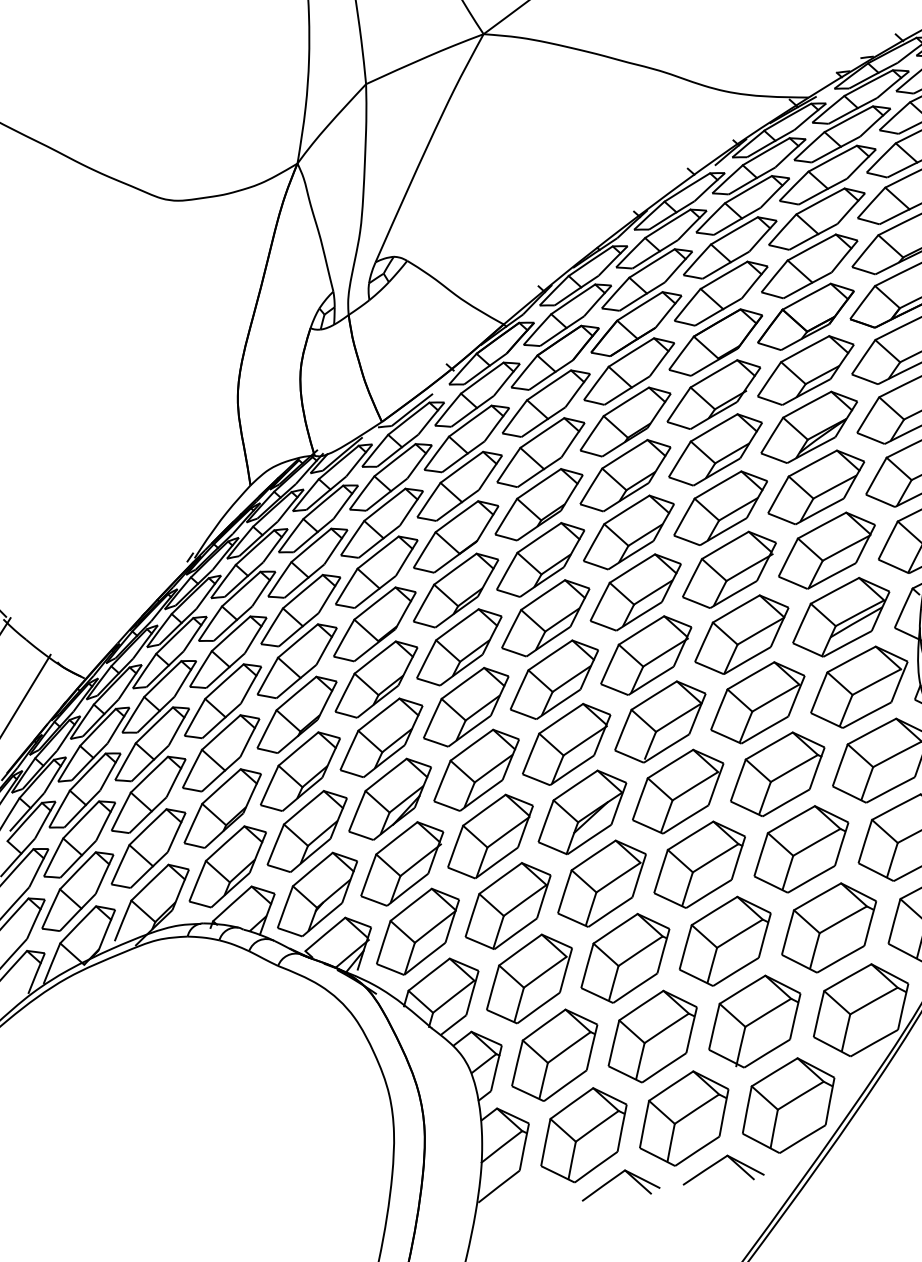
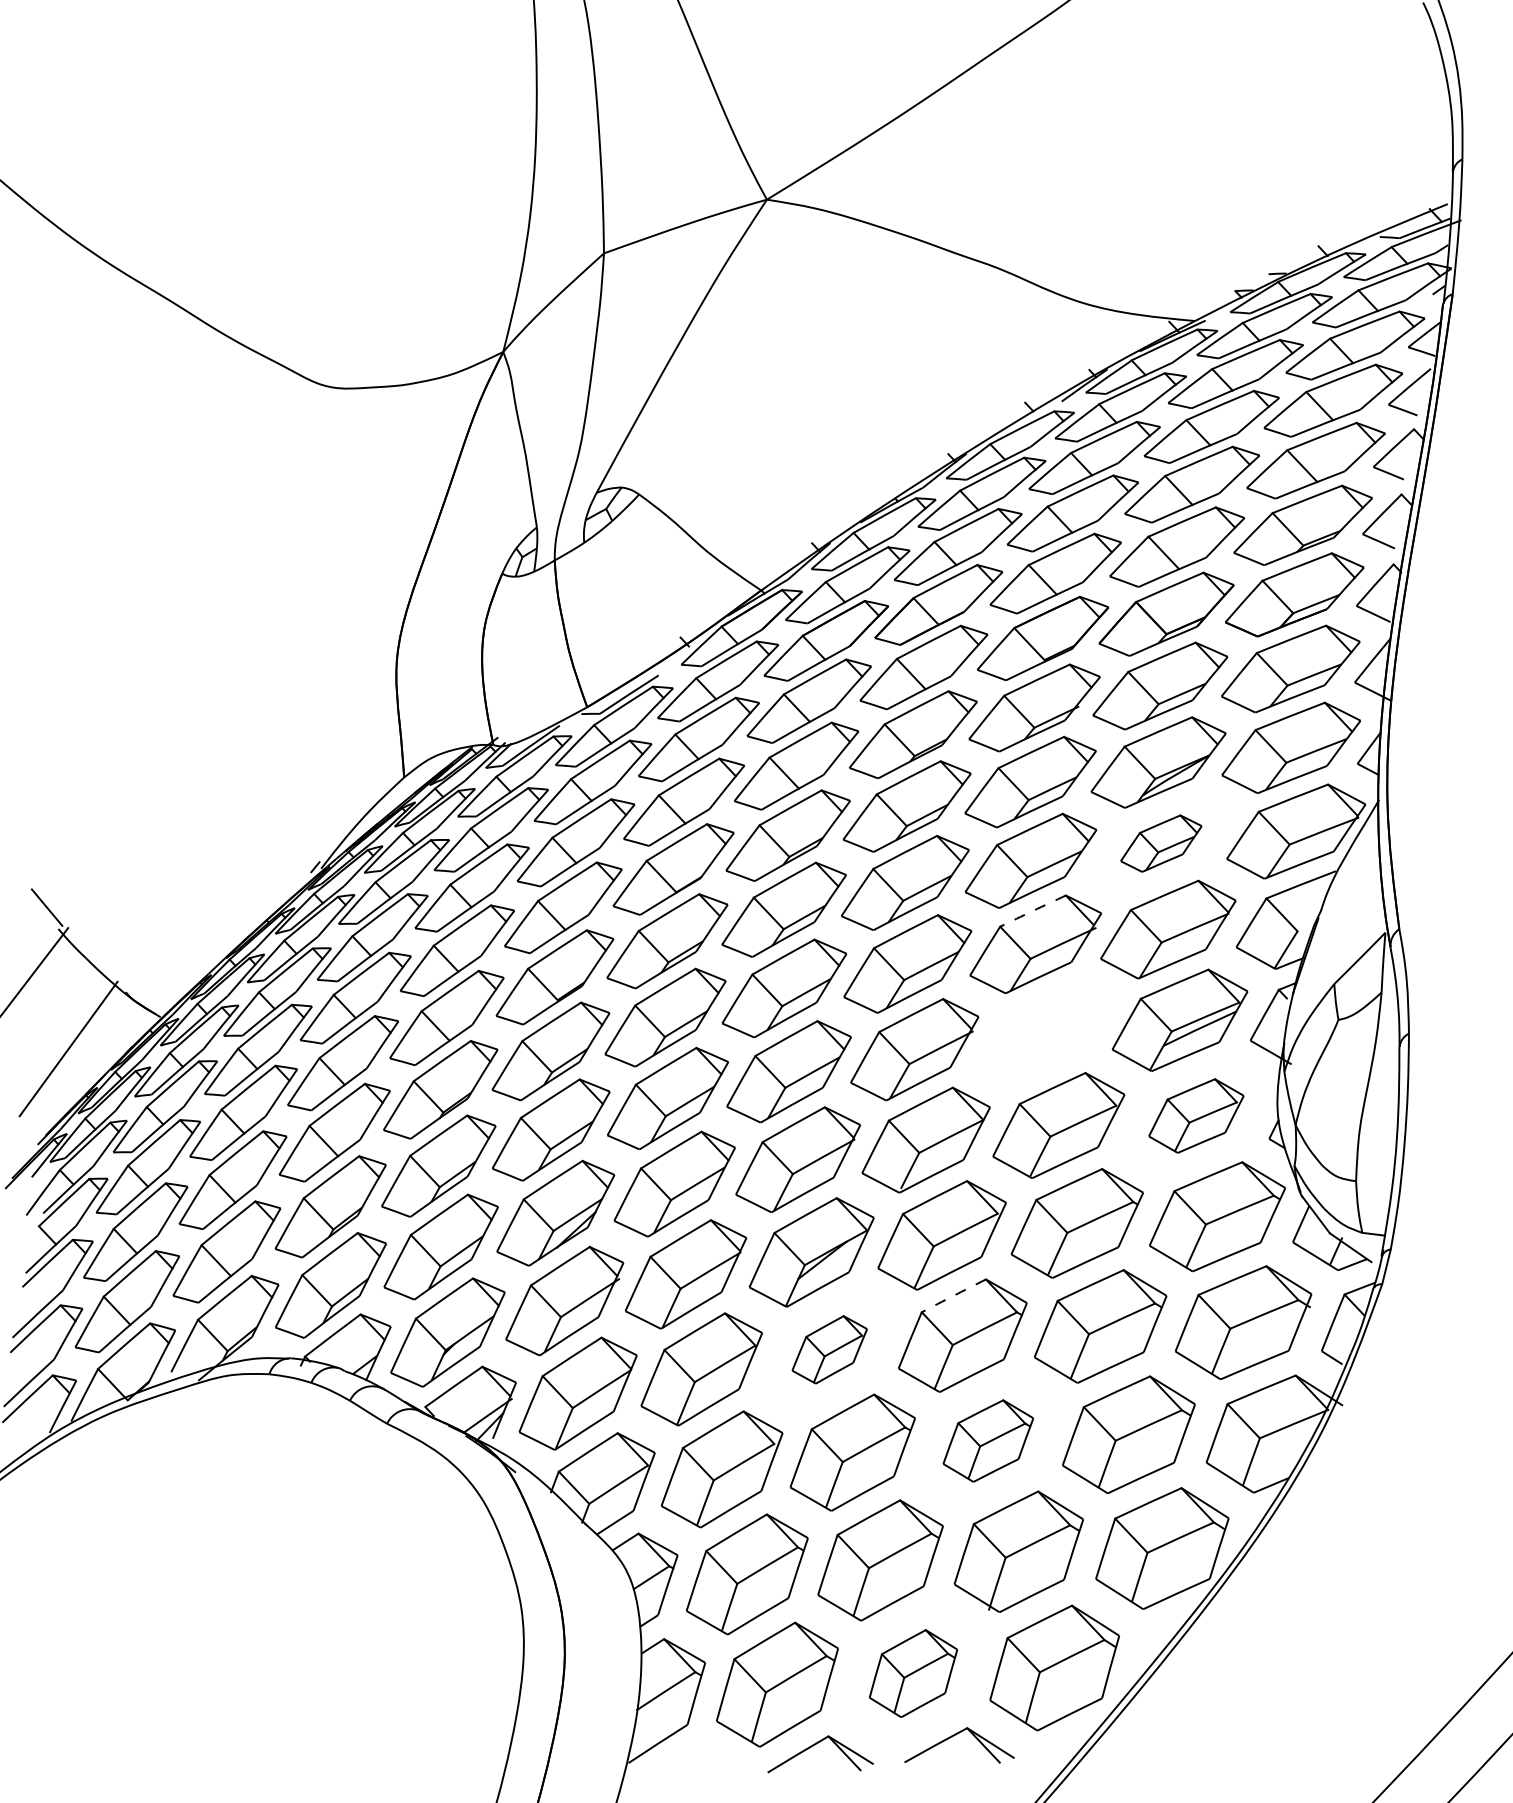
part: (816, 487) -> (1161, 843), size x0.6
arc: (724, 544) -> (1032, 910), solid -> dashed
part: (741, 634) -> (1044, 1031), removed
part: (859, 686) -> (1196, 1115), size x0.7
arc: (690, 835) -> (953, 1295), solid -> dashed
part: (601, 883) -> (829, 1349), size x0.6
part: (725, 940) -> (988, 1440), size x0.7
part: (684, 1118) -> (913, 1673), size x0.7

